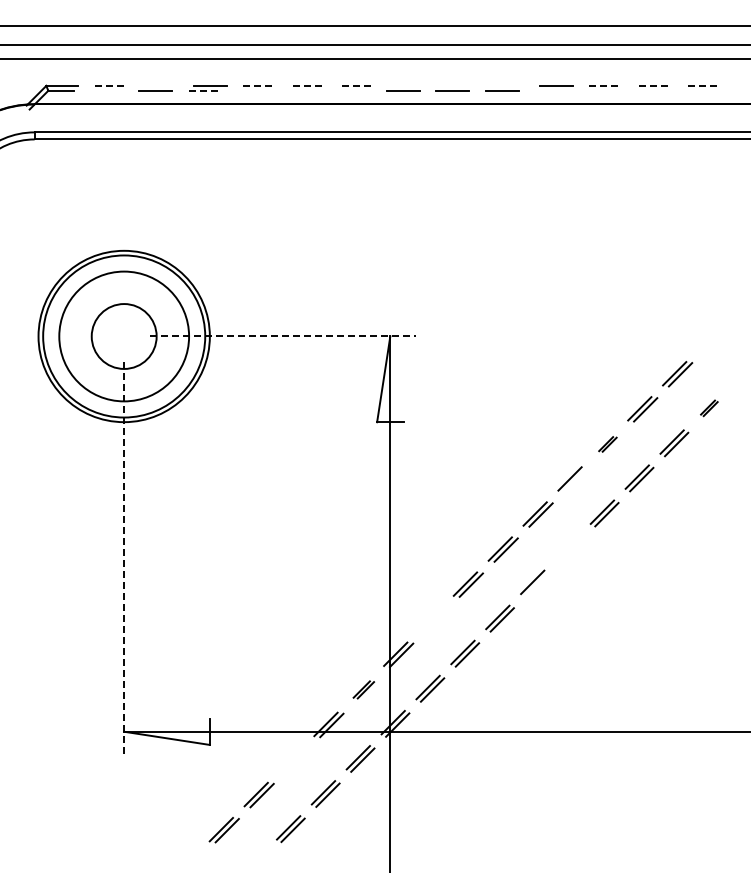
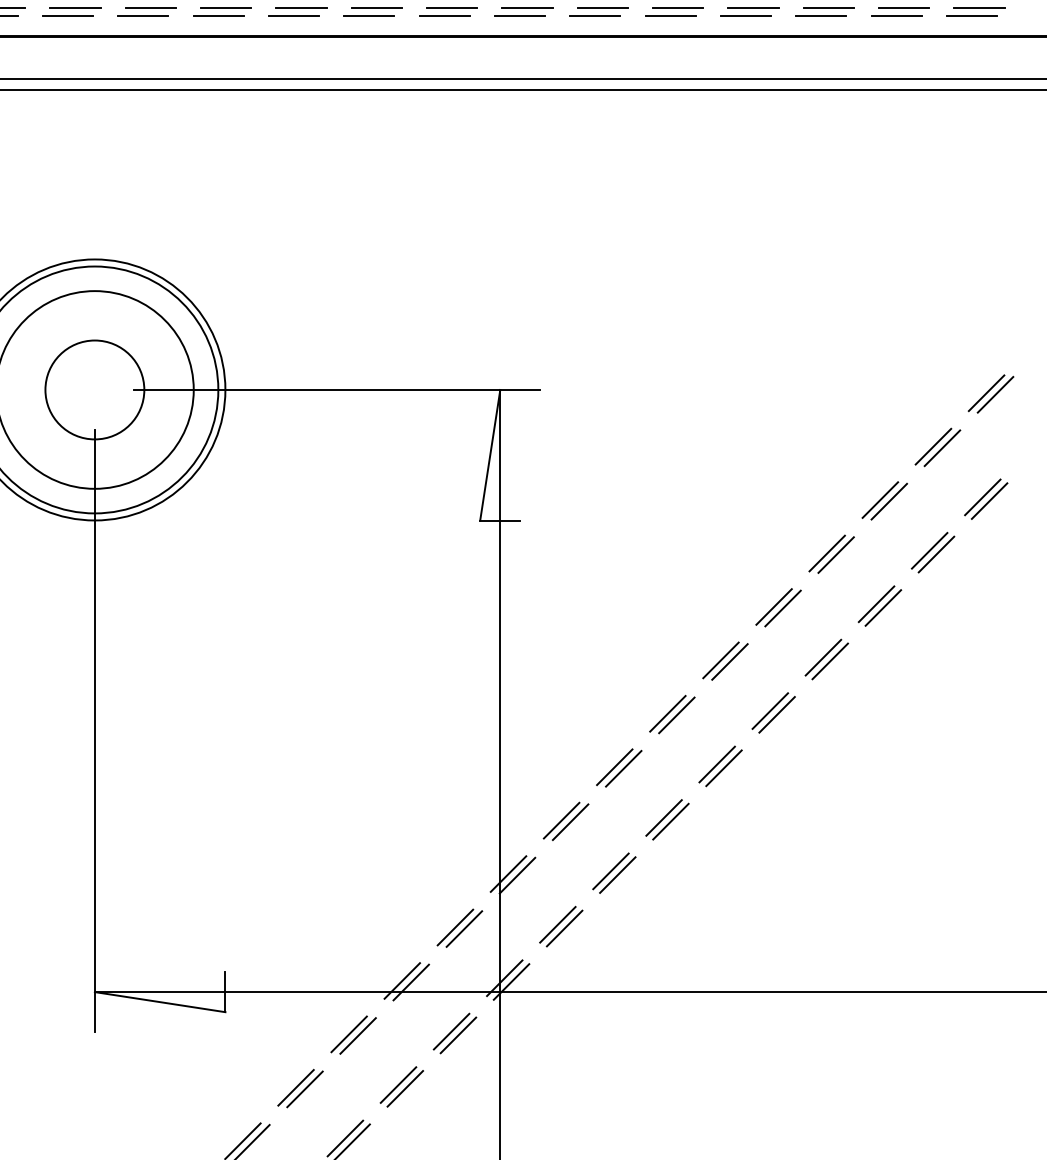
line: (111, 85) -> (75, 7), dashed -> solid
line: (160, 85) -> (150, 7), added
line: (260, 85) -> (302, 7), dashed -> solid
line: (309, 85) -> (377, 7), dashed -> solid
line: (359, 85) -> (453, 7), dashed -> solid
line: (407, 85) -> (526, 7), added
line: (457, 85) -> (602, 7), added
line: (506, 85) -> (677, 7), added
line: (606, 85) -> (829, 7), dashed -> solid
line: (655, 85) -> (904, 7), dashed -> solid
line: (705, 85) -> (980, 7), dashed -> solid
line: (106, 90) -> (67, 15), added
line: (205, 90) -> (218, 15), dashed -> solid
line: (254, 90) -> (293, 15), added
line: (303, 90) -> (368, 15), added
line: (353, 90) -> (444, 15), added
line: (551, 90) -> (745, 15), added
line: (600, 90) -> (820, 15), added
line: (650, 90) -> (896, 15), added
line: (699, 90) -> (971, 15), added
line: (283, 336) -> (337, 389), dashed -> solid
part: (711, 338) -> (989, 393), added
part: (709, 408) -> (986, 499), size x1.67
part: (607, 444) -> (831, 554), size x1.67
line: (575, 479) -> (782, 607), added
part: (569, 548) -> (773, 712), added
line: (124, 560) -> (95, 731), dashed -> solid
line: (536, 584) -> (722, 767), added
part: (433, 619) -> (566, 821), added
part: (363, 689) -> (459, 927), size x1.43
part: (293, 759) -> (352, 1034), added

